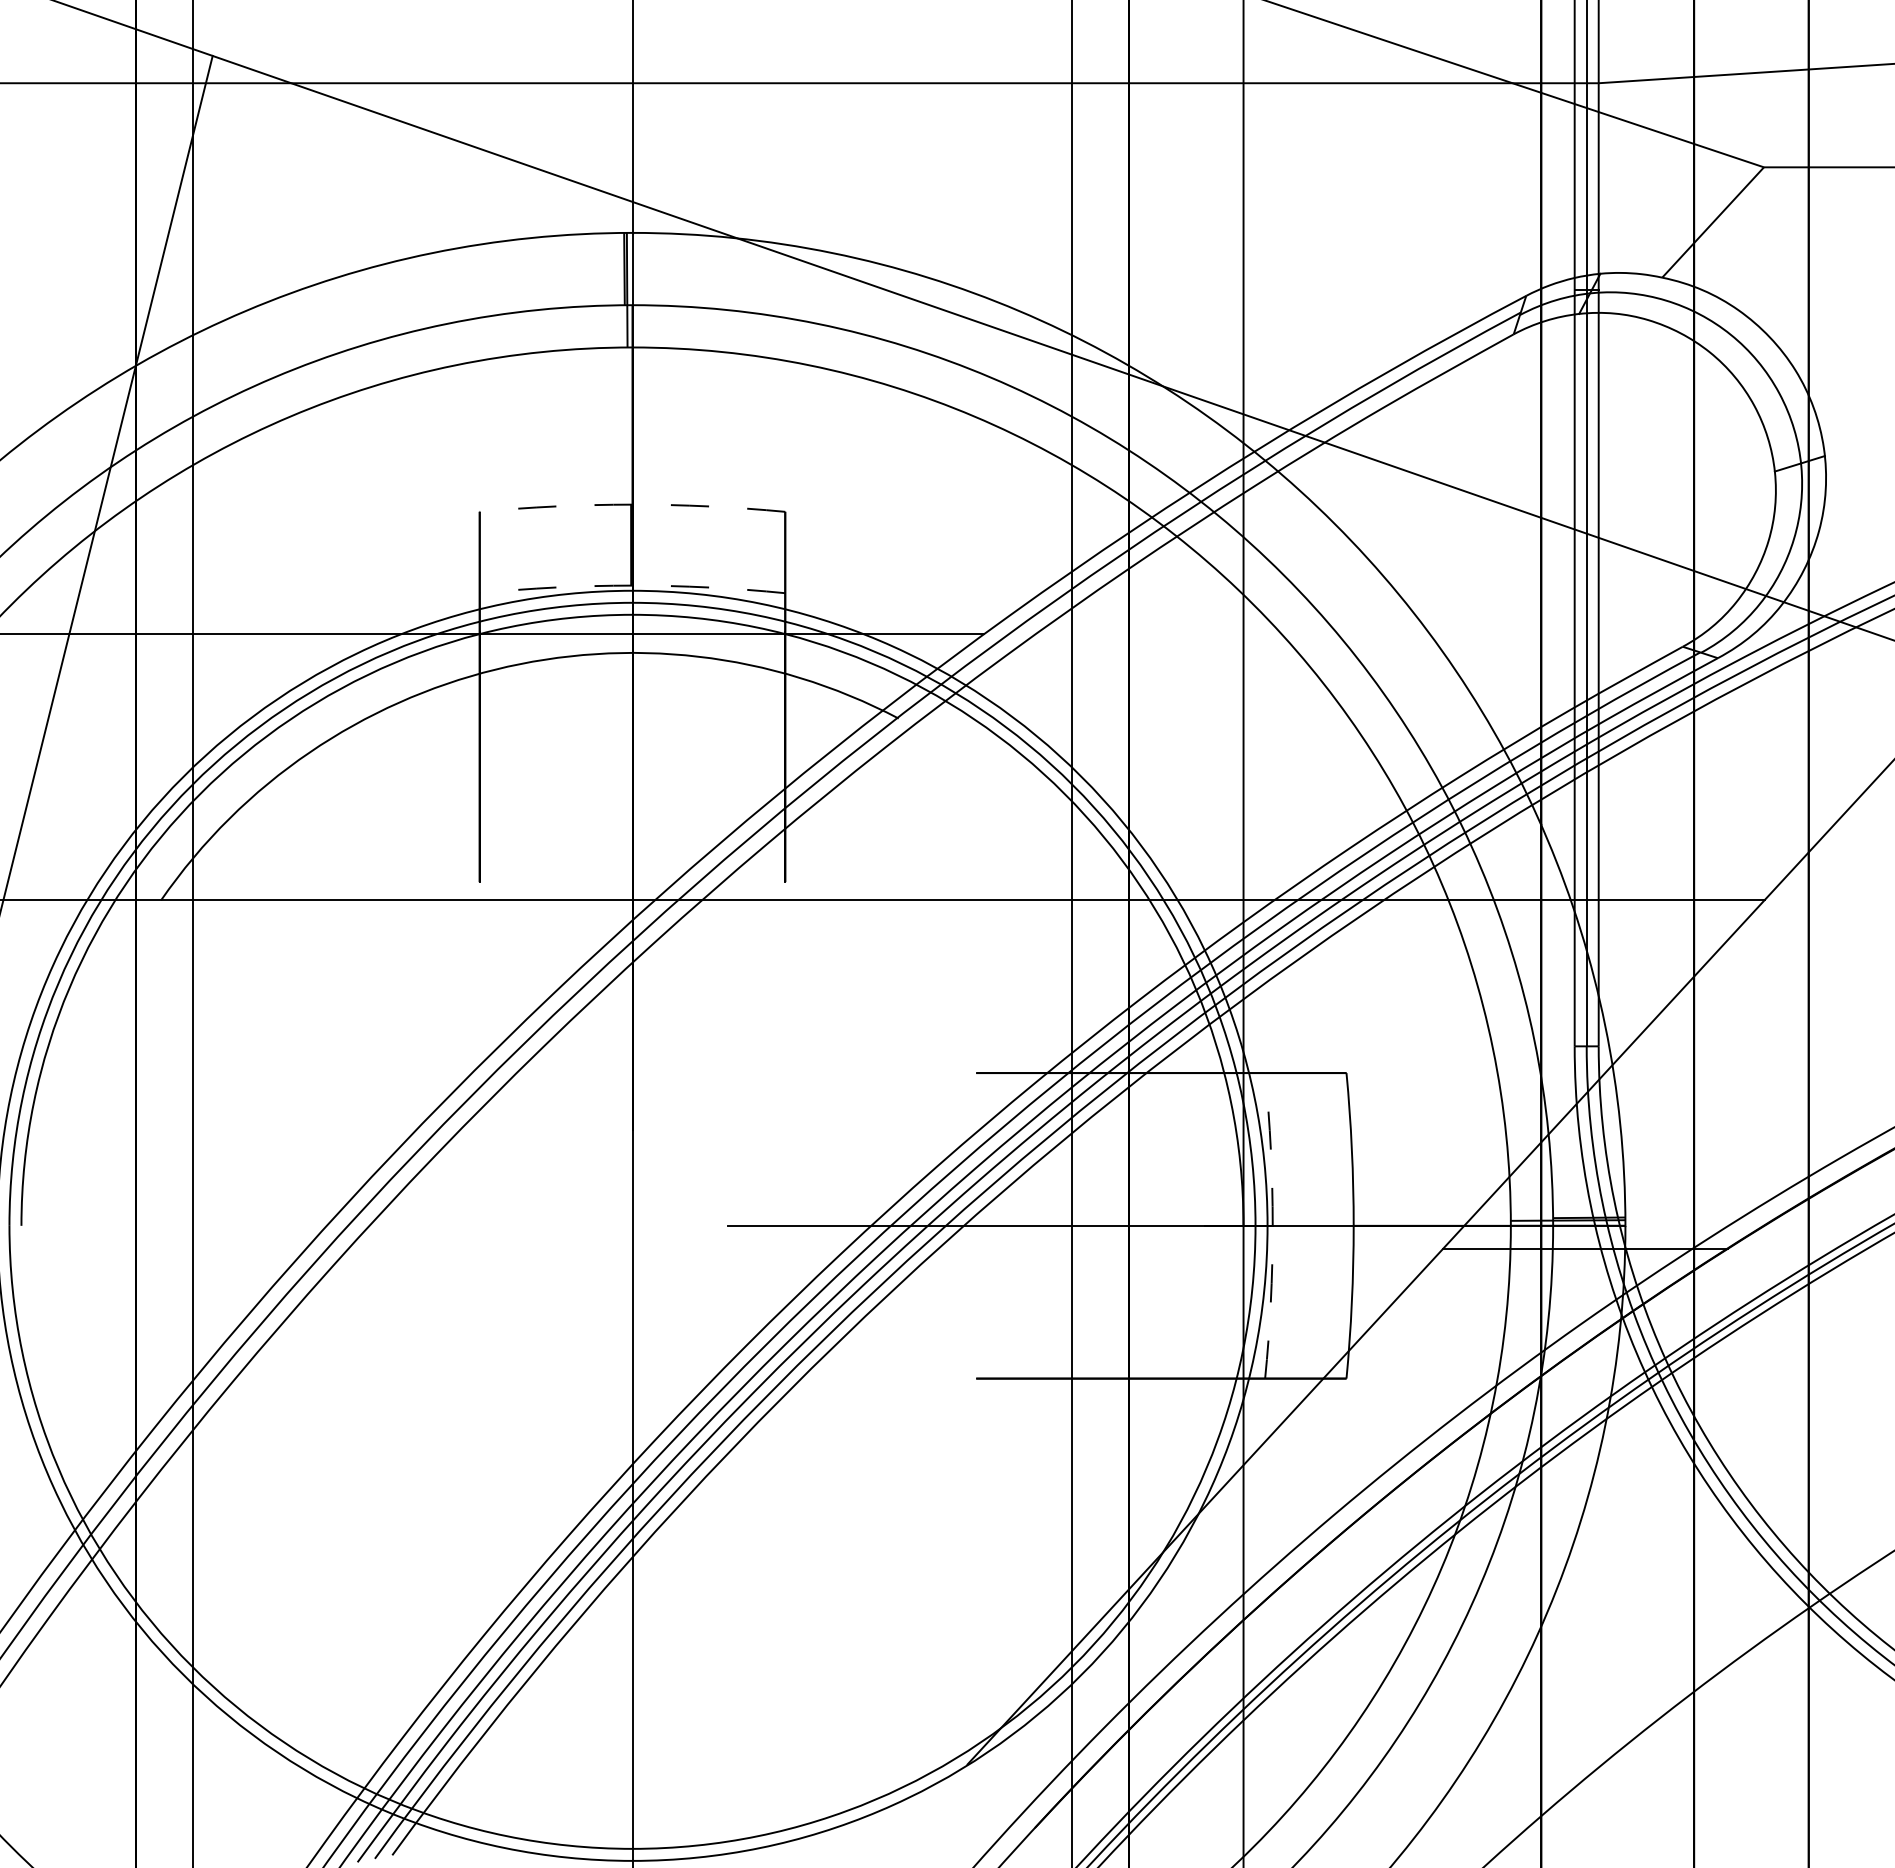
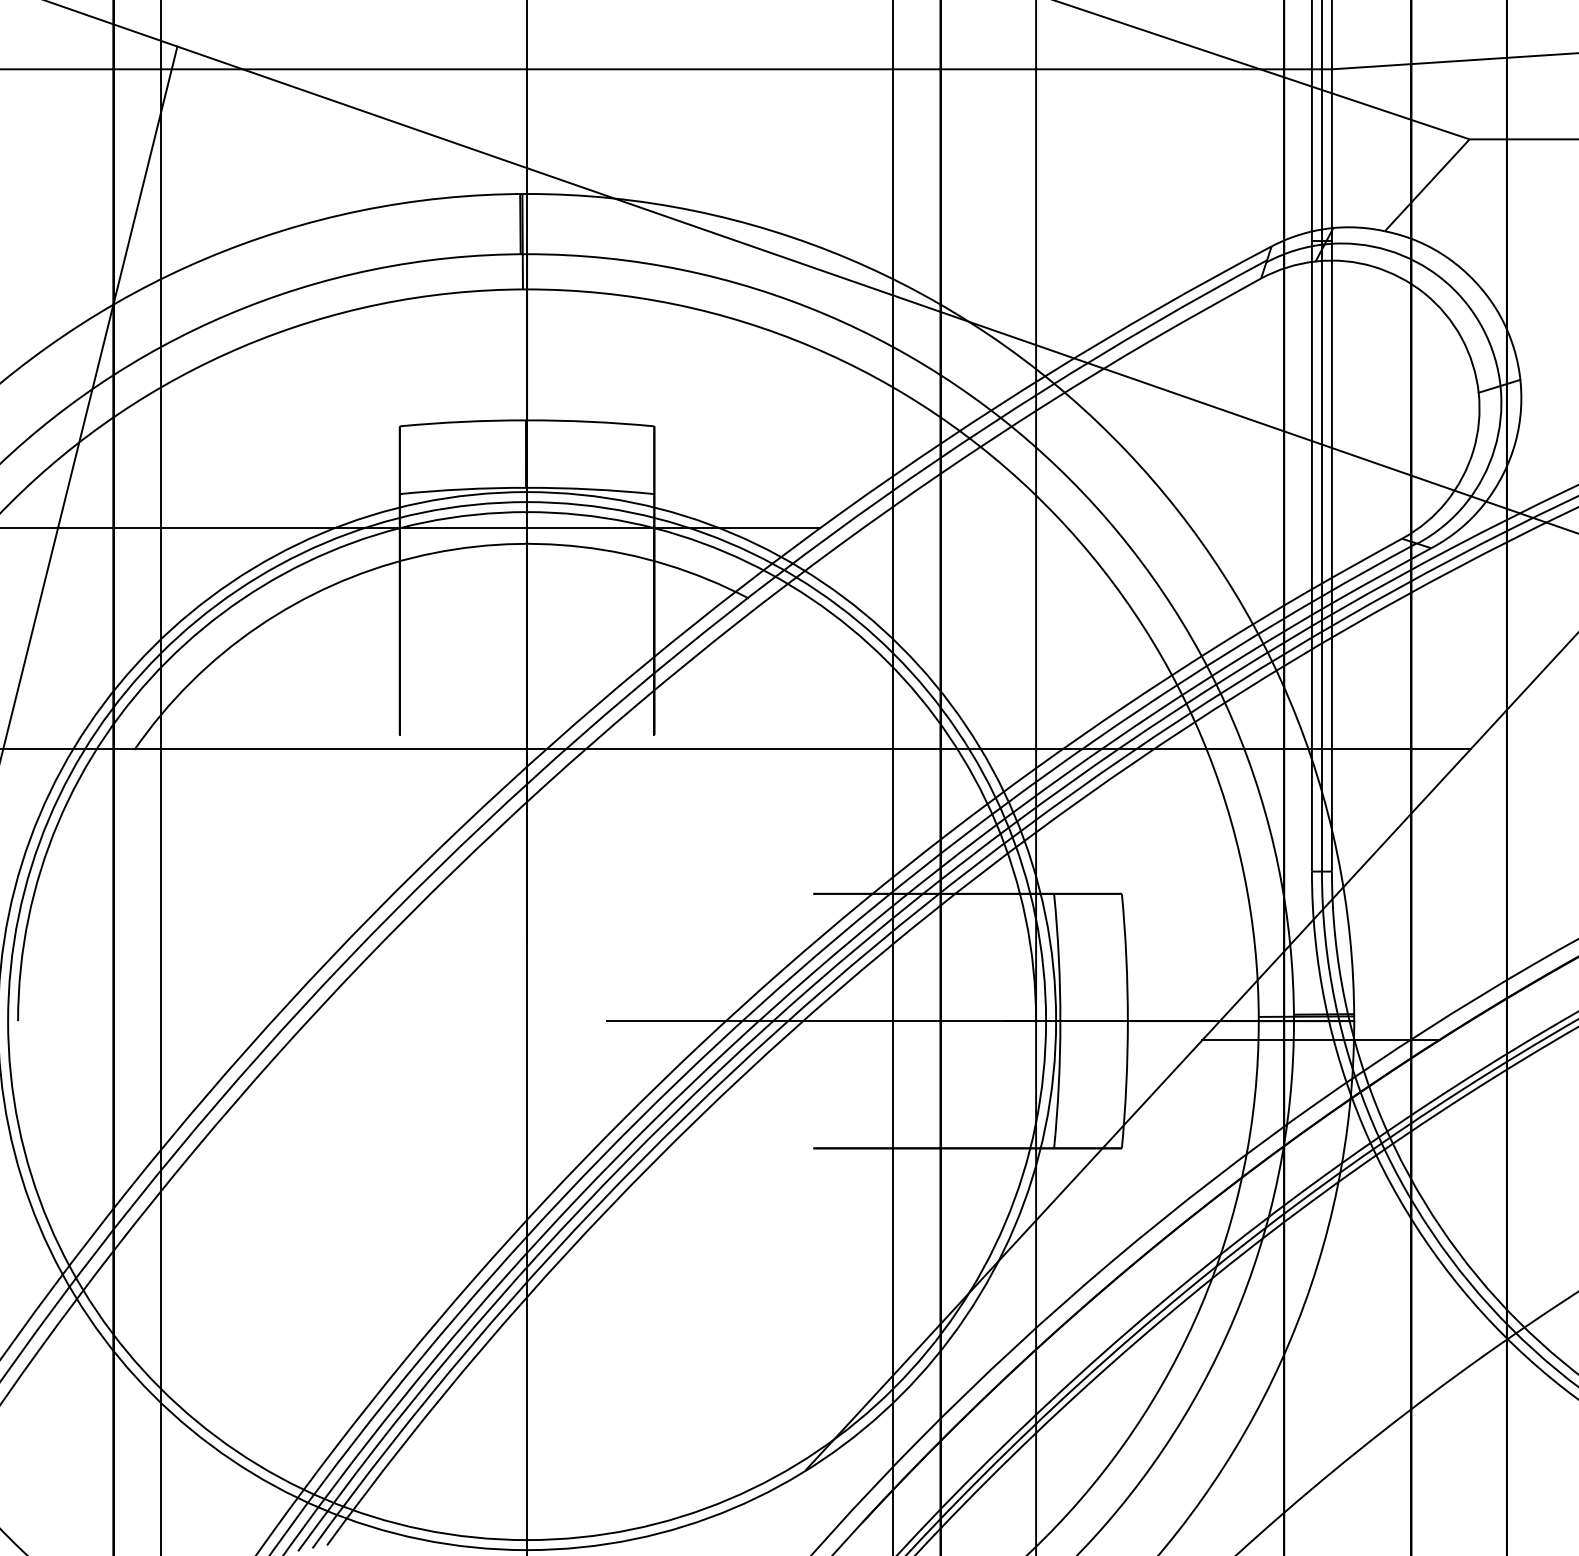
arc: (632, 504) -> (527, 420), dashed -> solid
arc: (632, 585) -> (527, 487), dashed -> solid
arc: (1272, 1225) -> (1060, 1020), dashed -> solid

